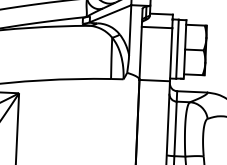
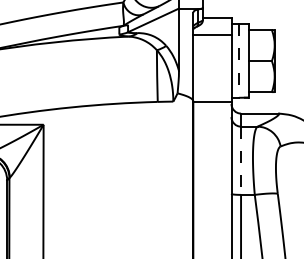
line: (177, 49) -> (239, 61), solid -> dashed
line: (175, 129) -> (241, 161), solid -> dashed

